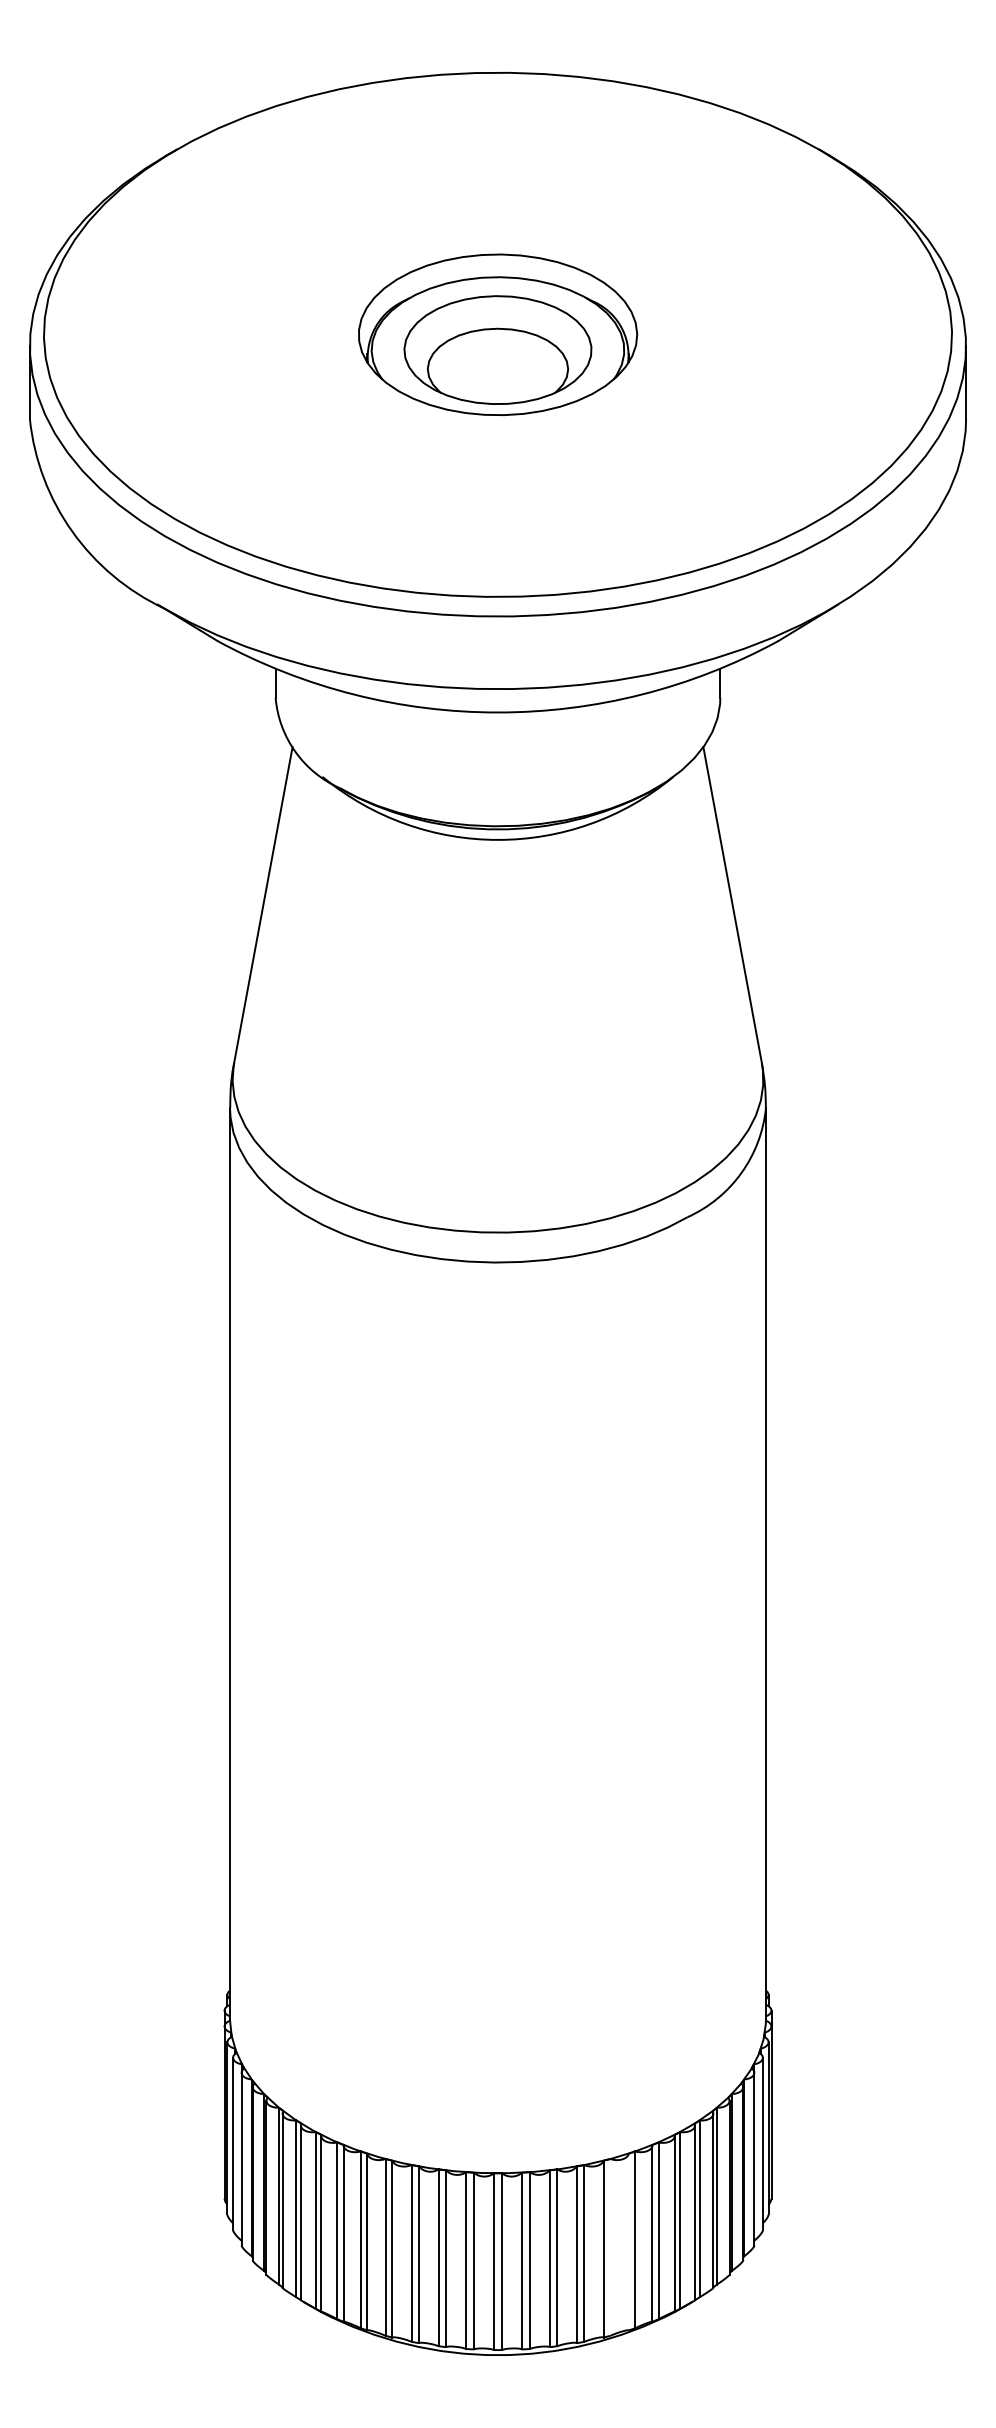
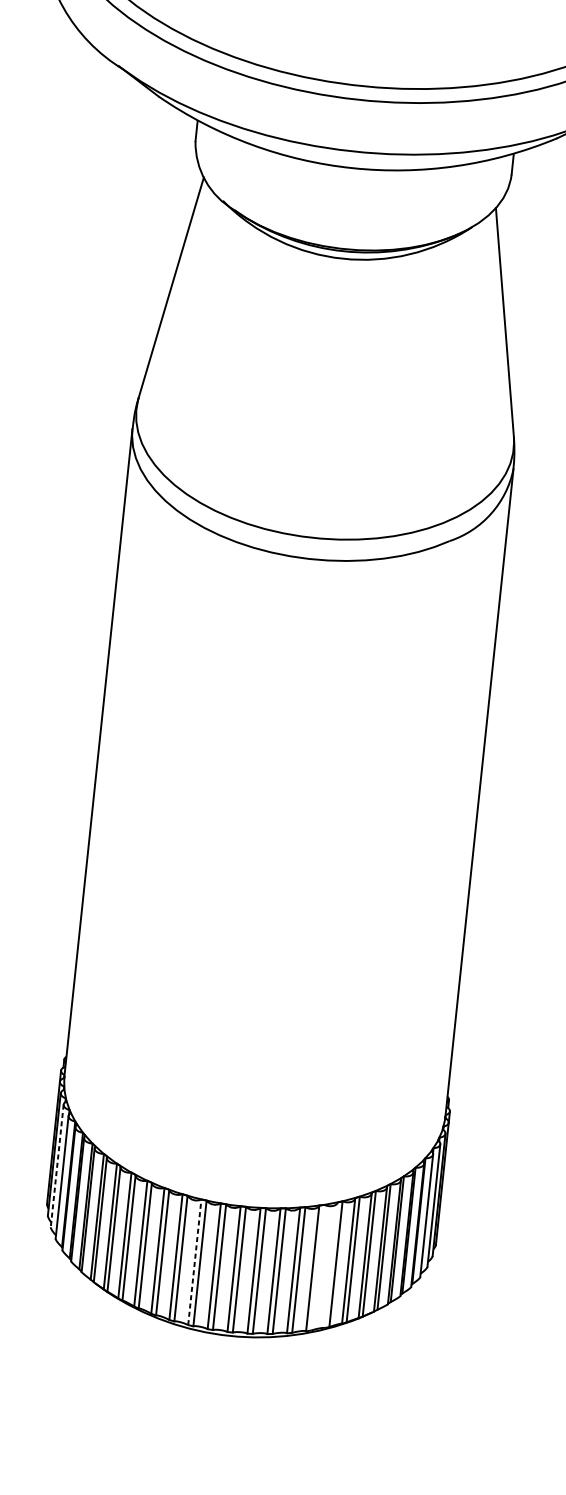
line: (233, 2144) -> (57, 1166), solid -> dashed
line: (438, 2257) -> (194, 1262), solid -> dashed

